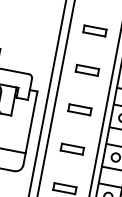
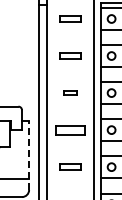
part: (87, 69) -> (70, 92), size x0.6
part: (79, 109) -> (70, 129), size x1.4
line: (30, 128) -> (29, 155), solid -> dashed

